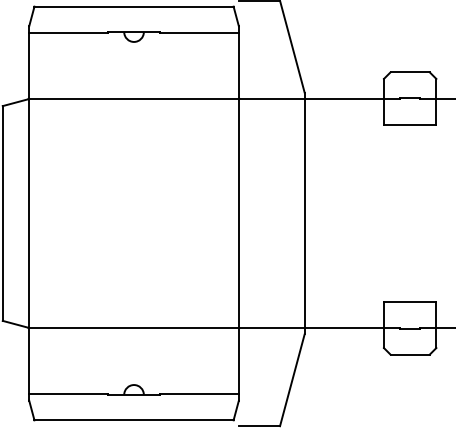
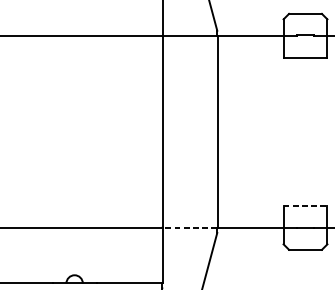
line: (410, 302) -> (305, 206), solid -> dashed
line: (271, 327) -> (189, 227), solid -> dashed

